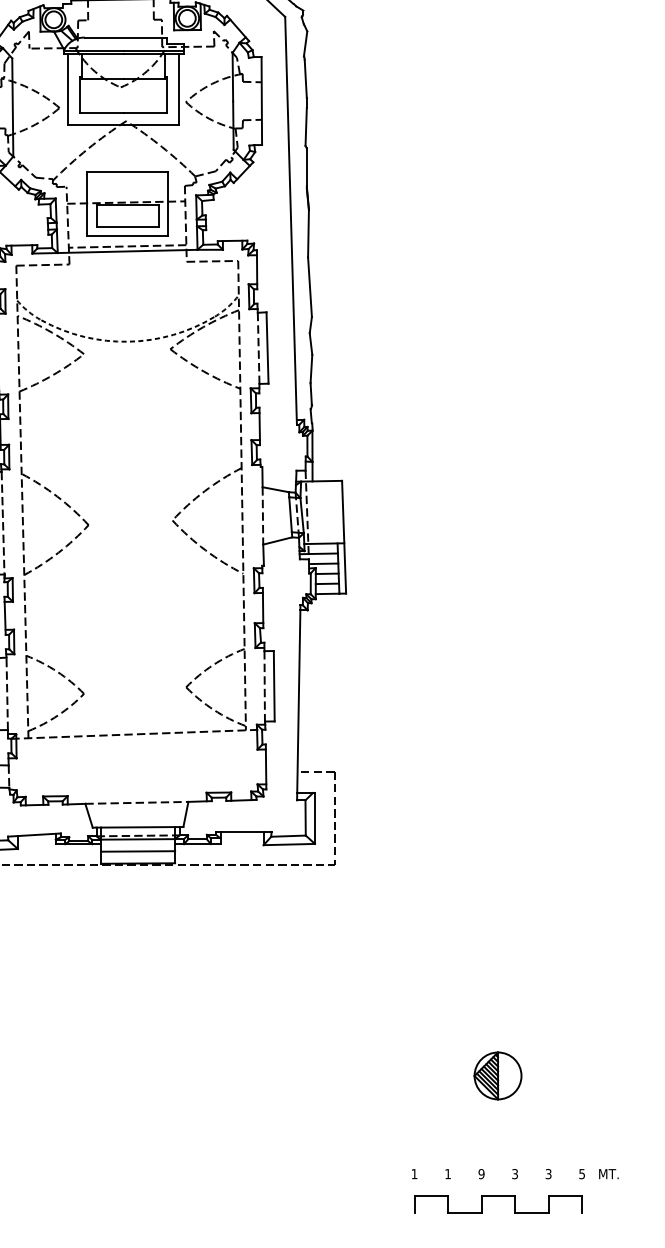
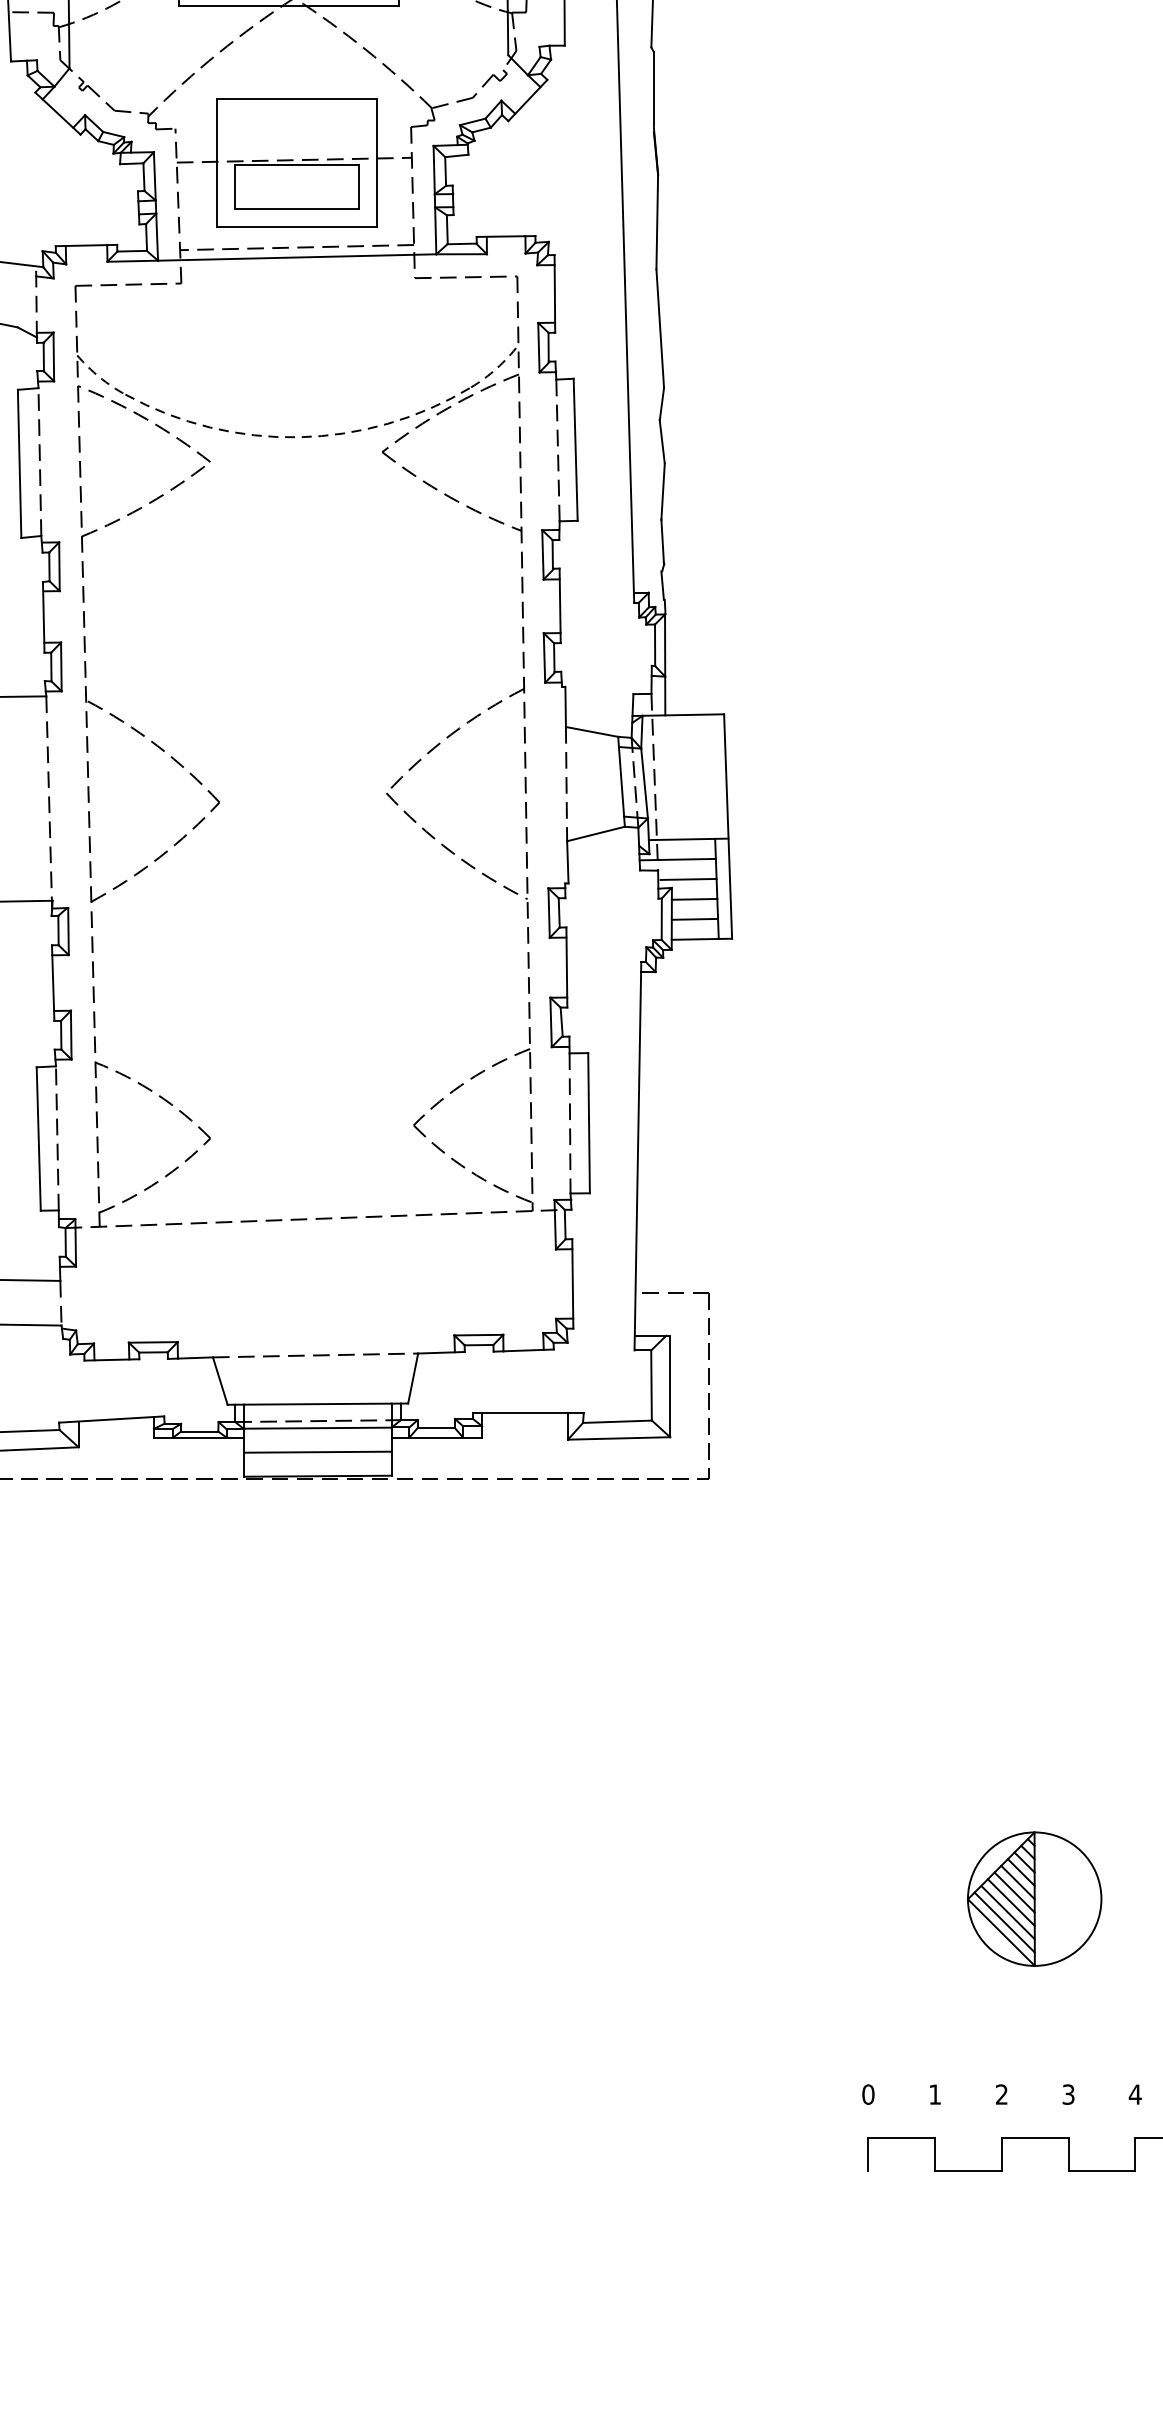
part: (497, 1075) -> (1033, 1898), size x1.43
text: (414, 1174) -> (868, 2095), 1 -> 0
text: (481, 1174) -> (1001, 2095), 9 -> 2
text: (548, 1174) -> (1135, 2095), 3 -> 4

